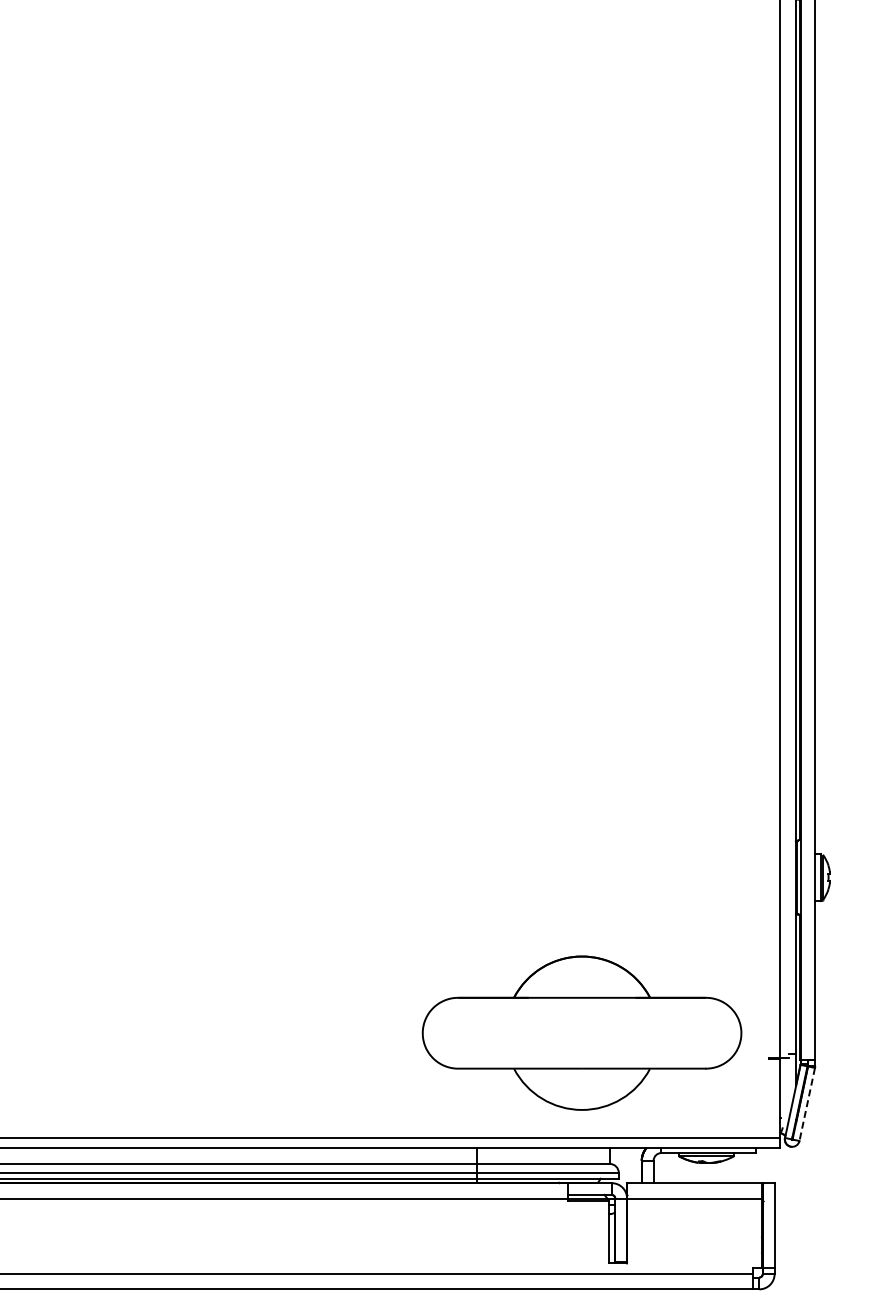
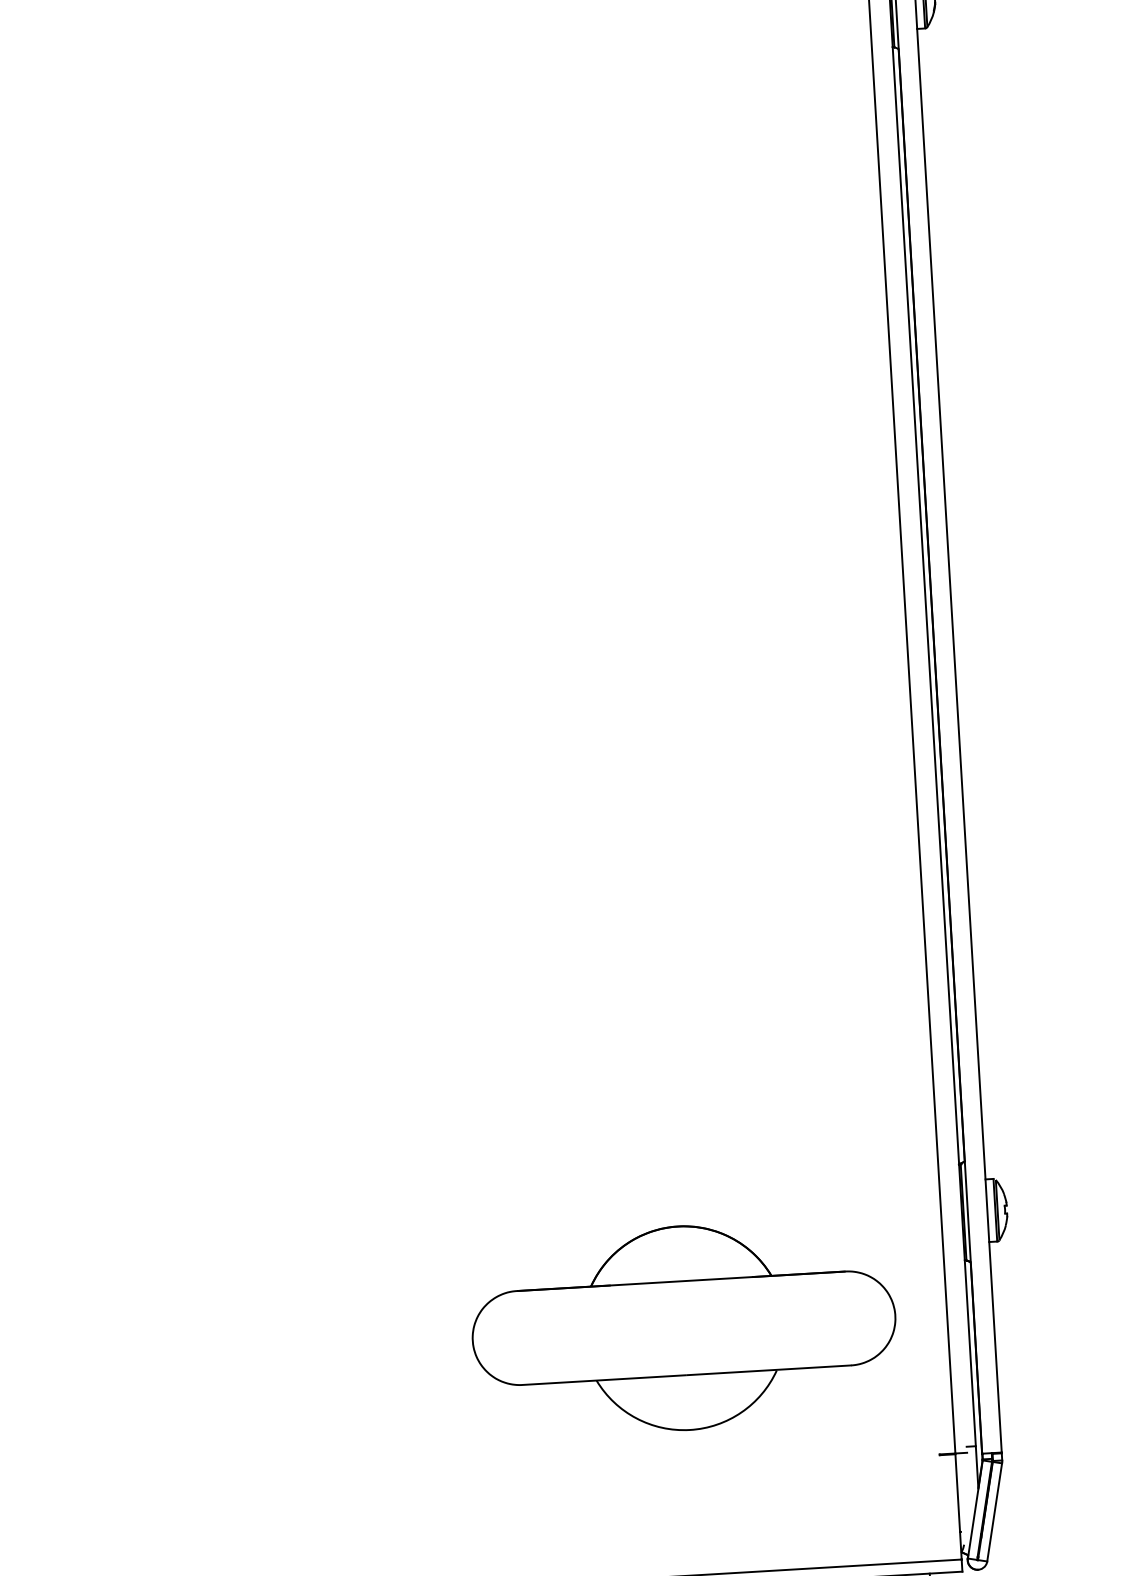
part: (581, 1032) -> (683, 1327), moved
line: (807, 1104) -> (994, 1512), dashed -> solid

